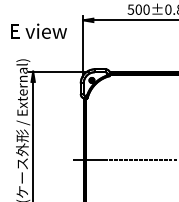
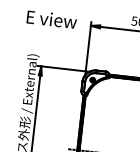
text: (38, 30) -> (51, 18), moved

